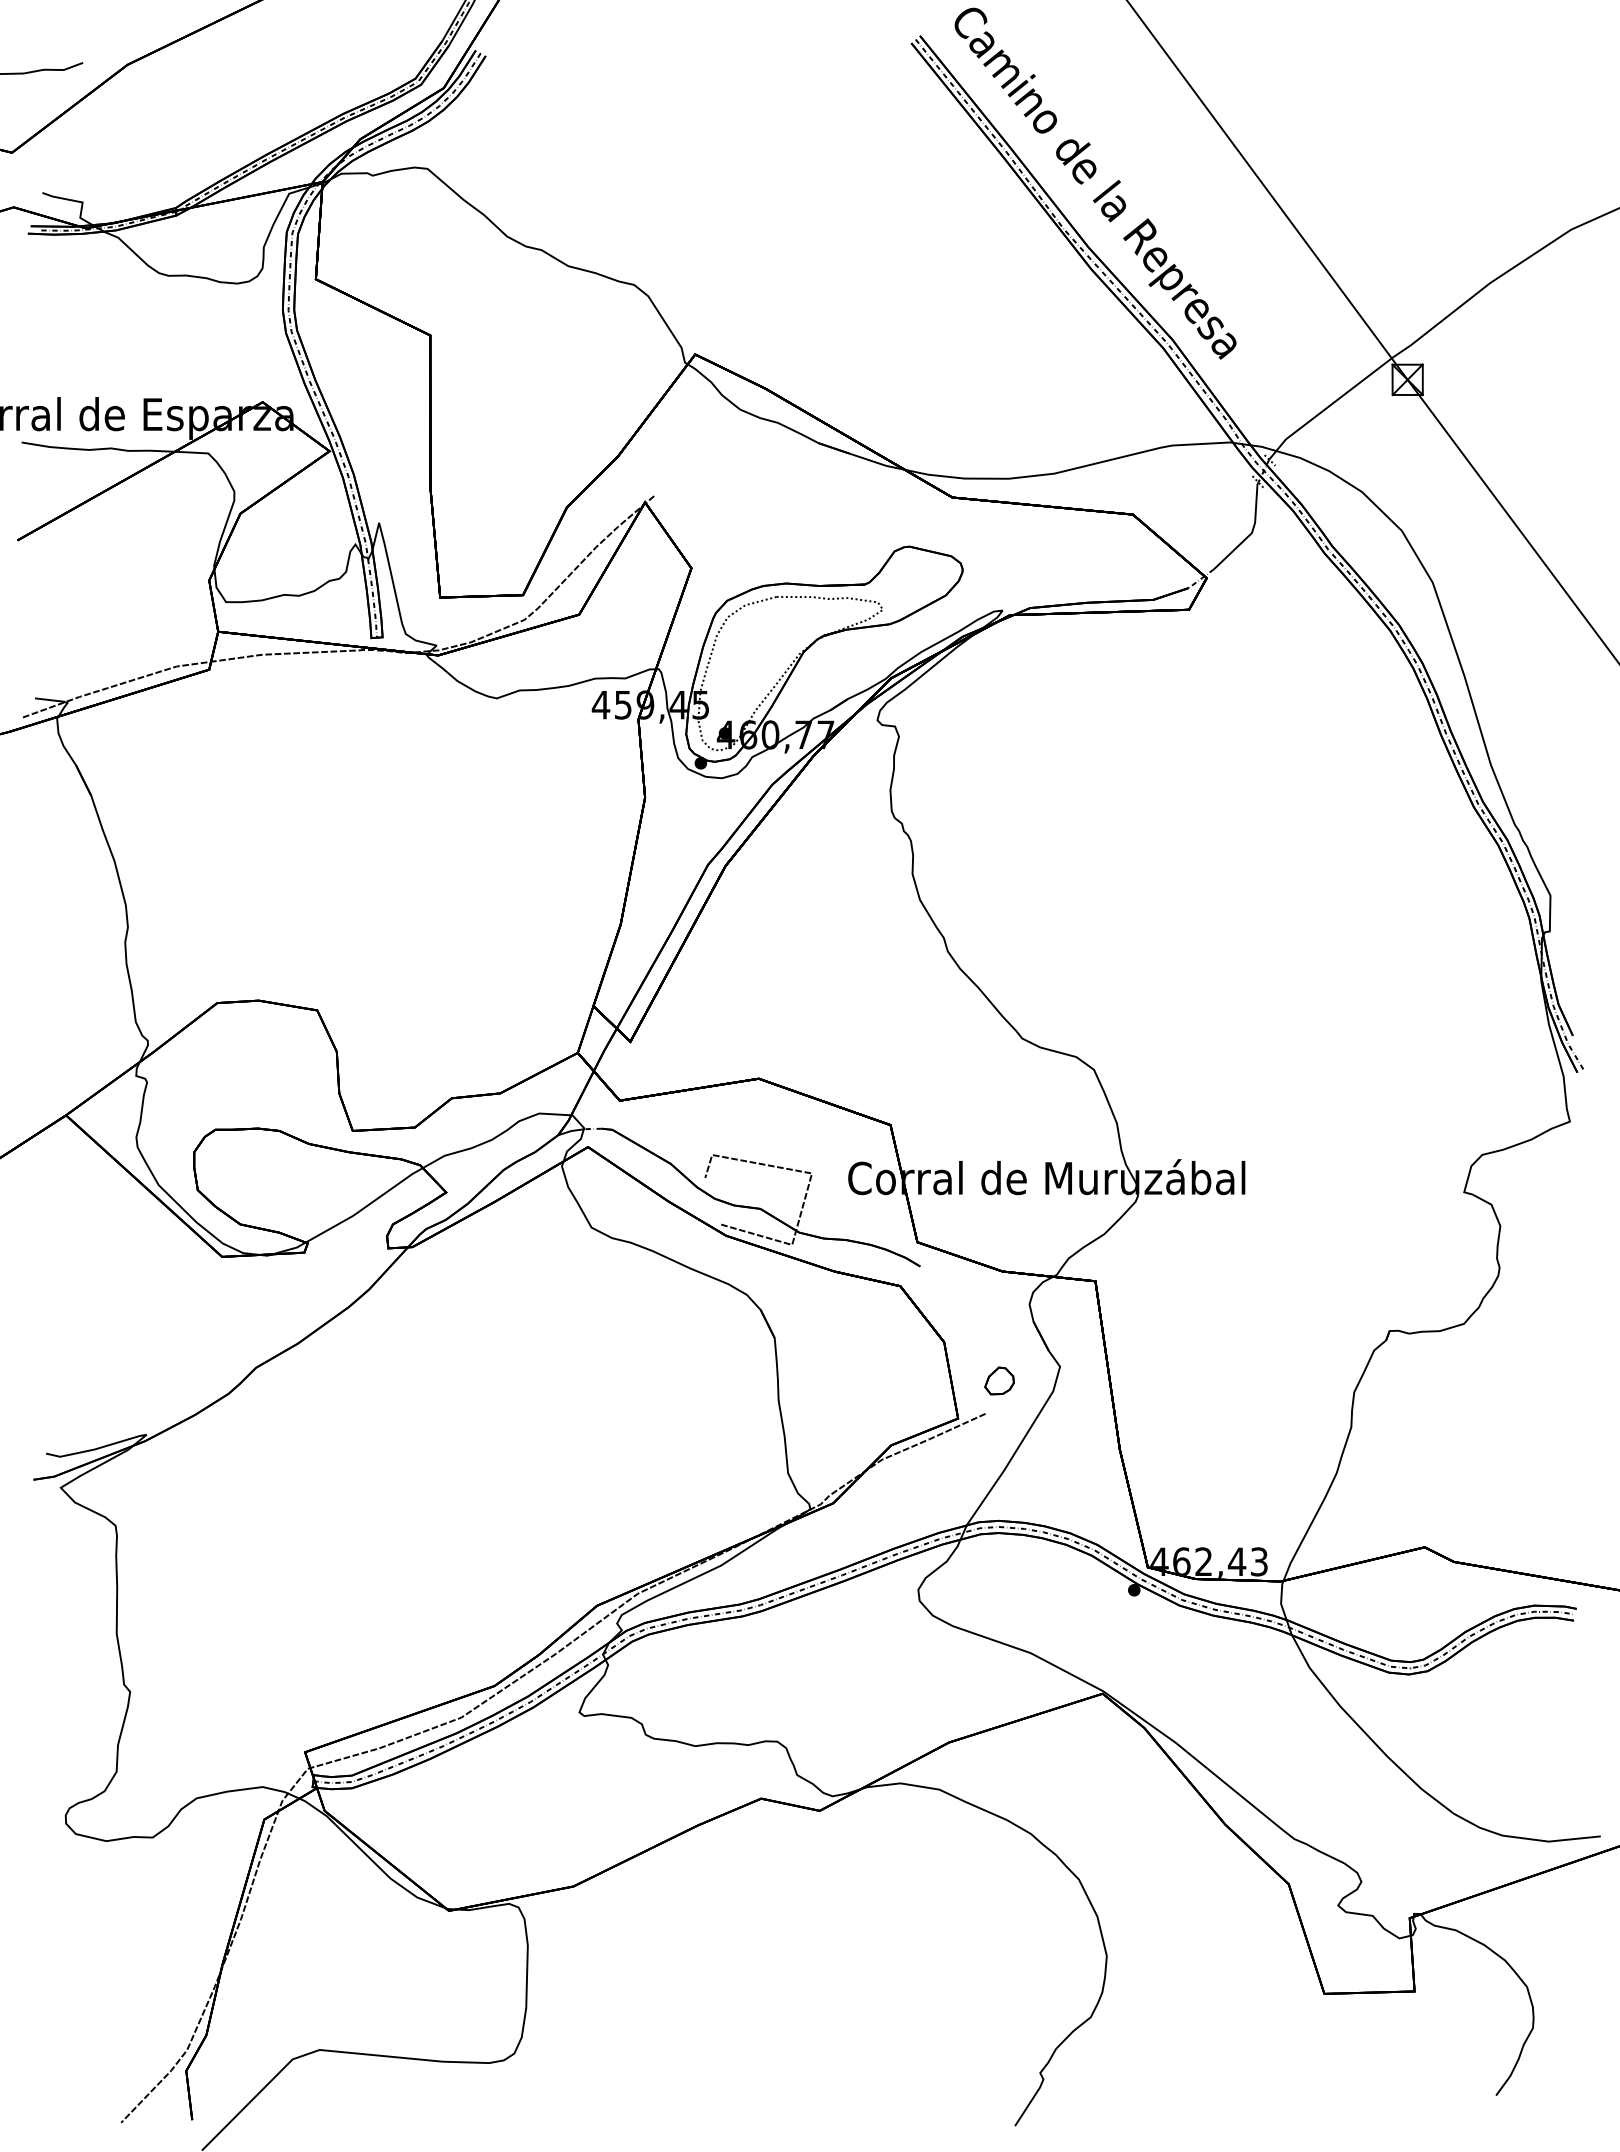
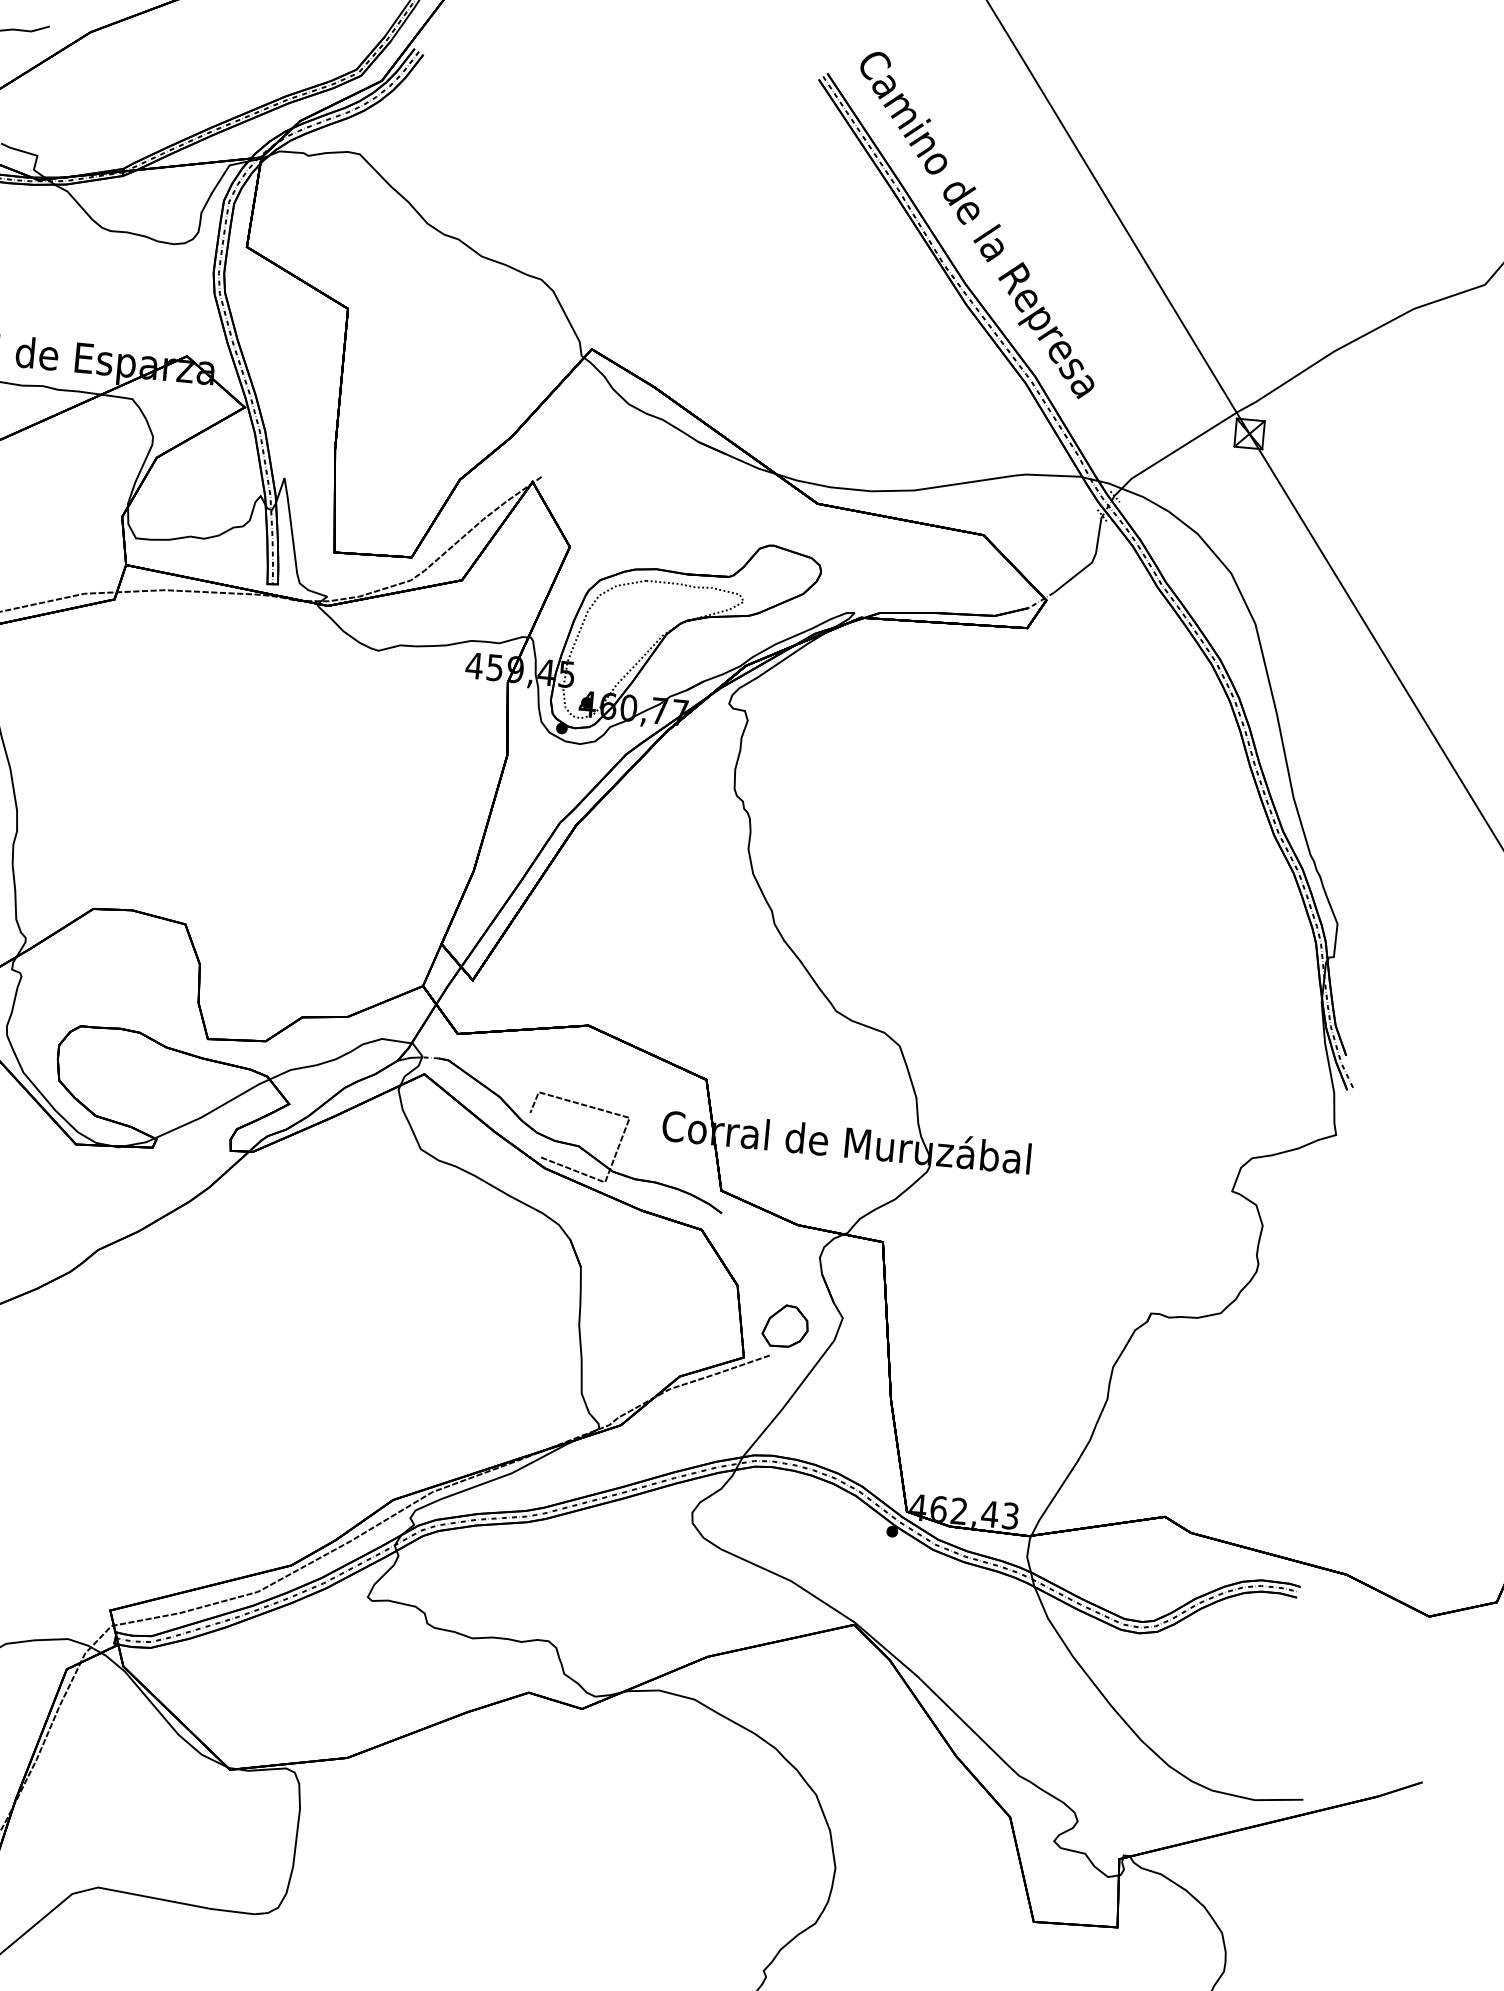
part: (999, 1380) -> (785, 1325), size x1.67

